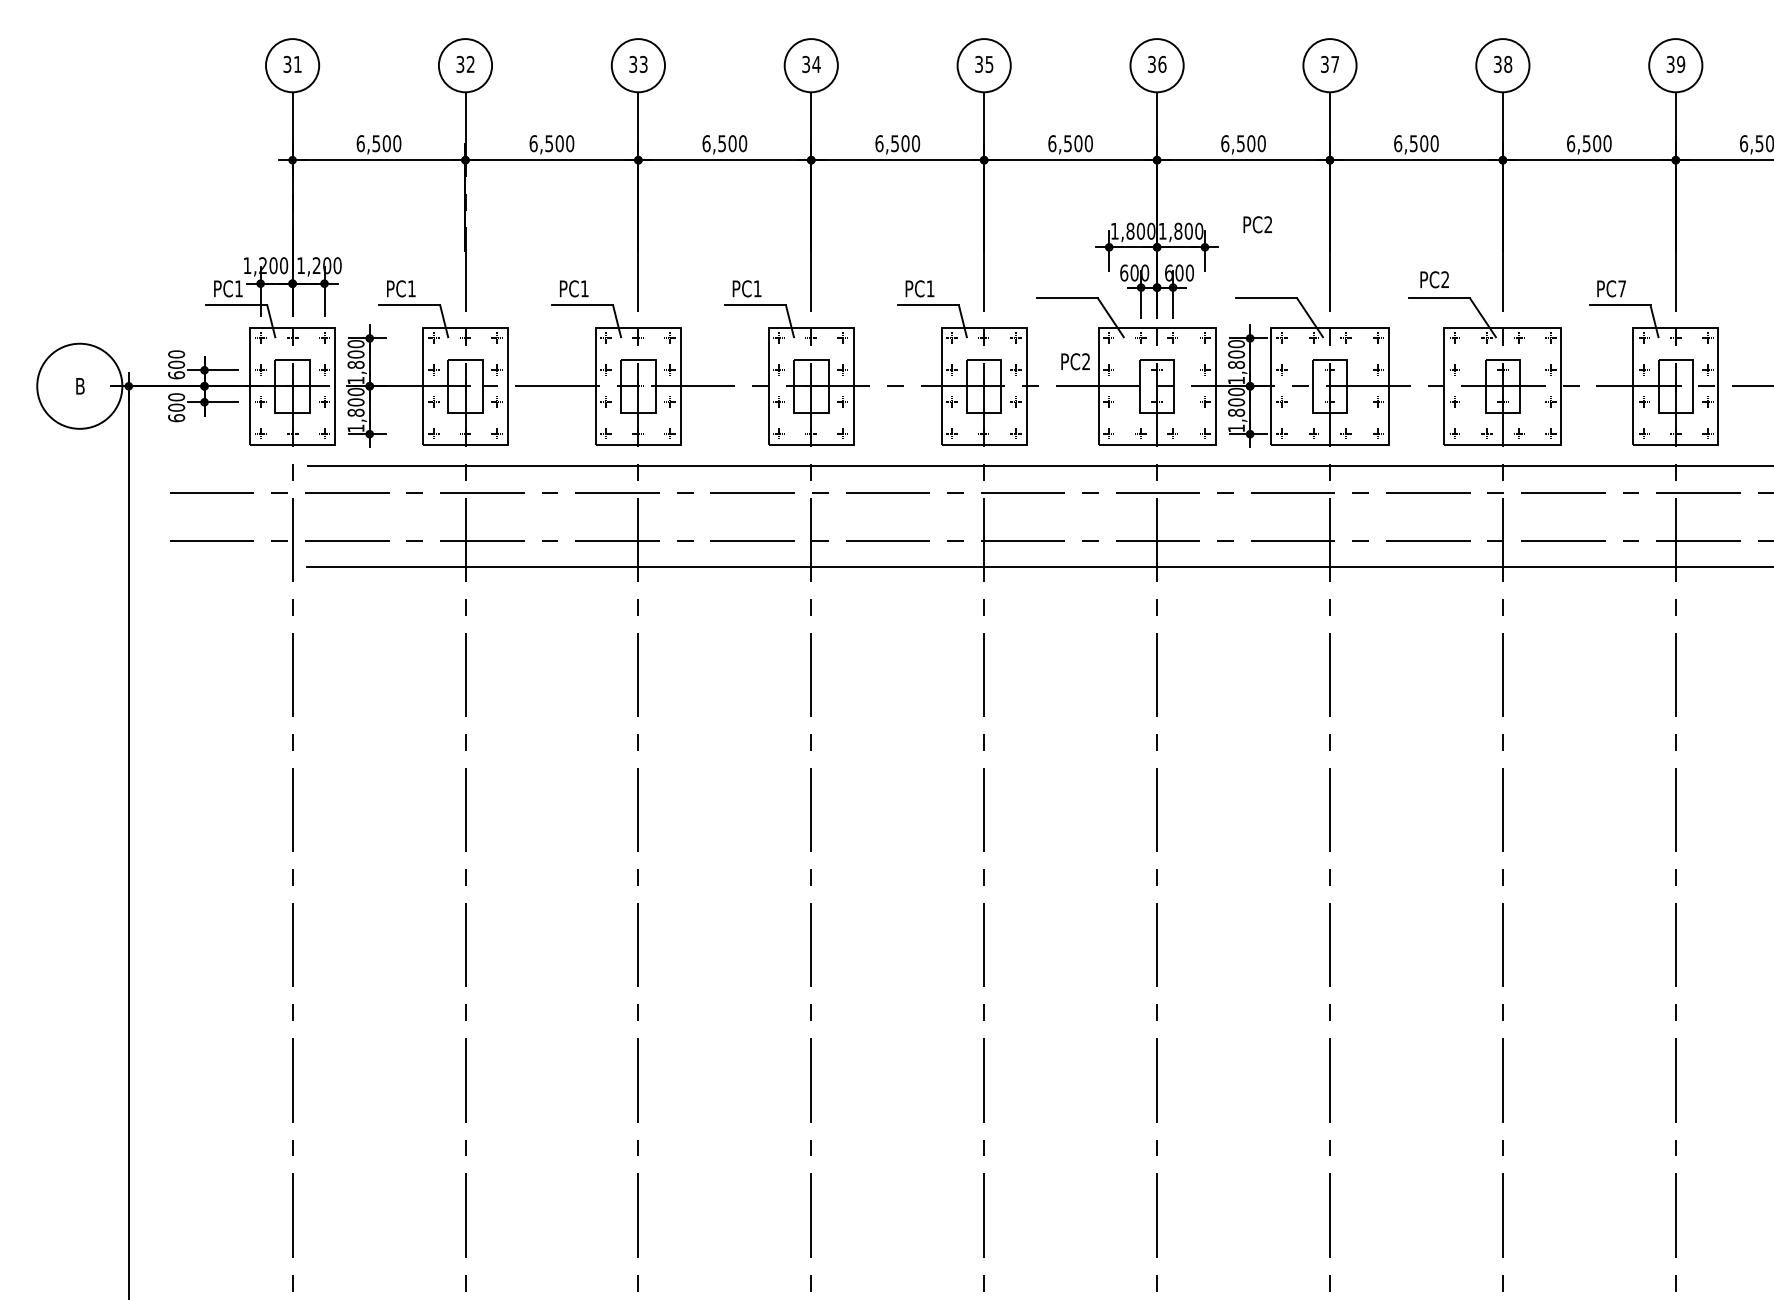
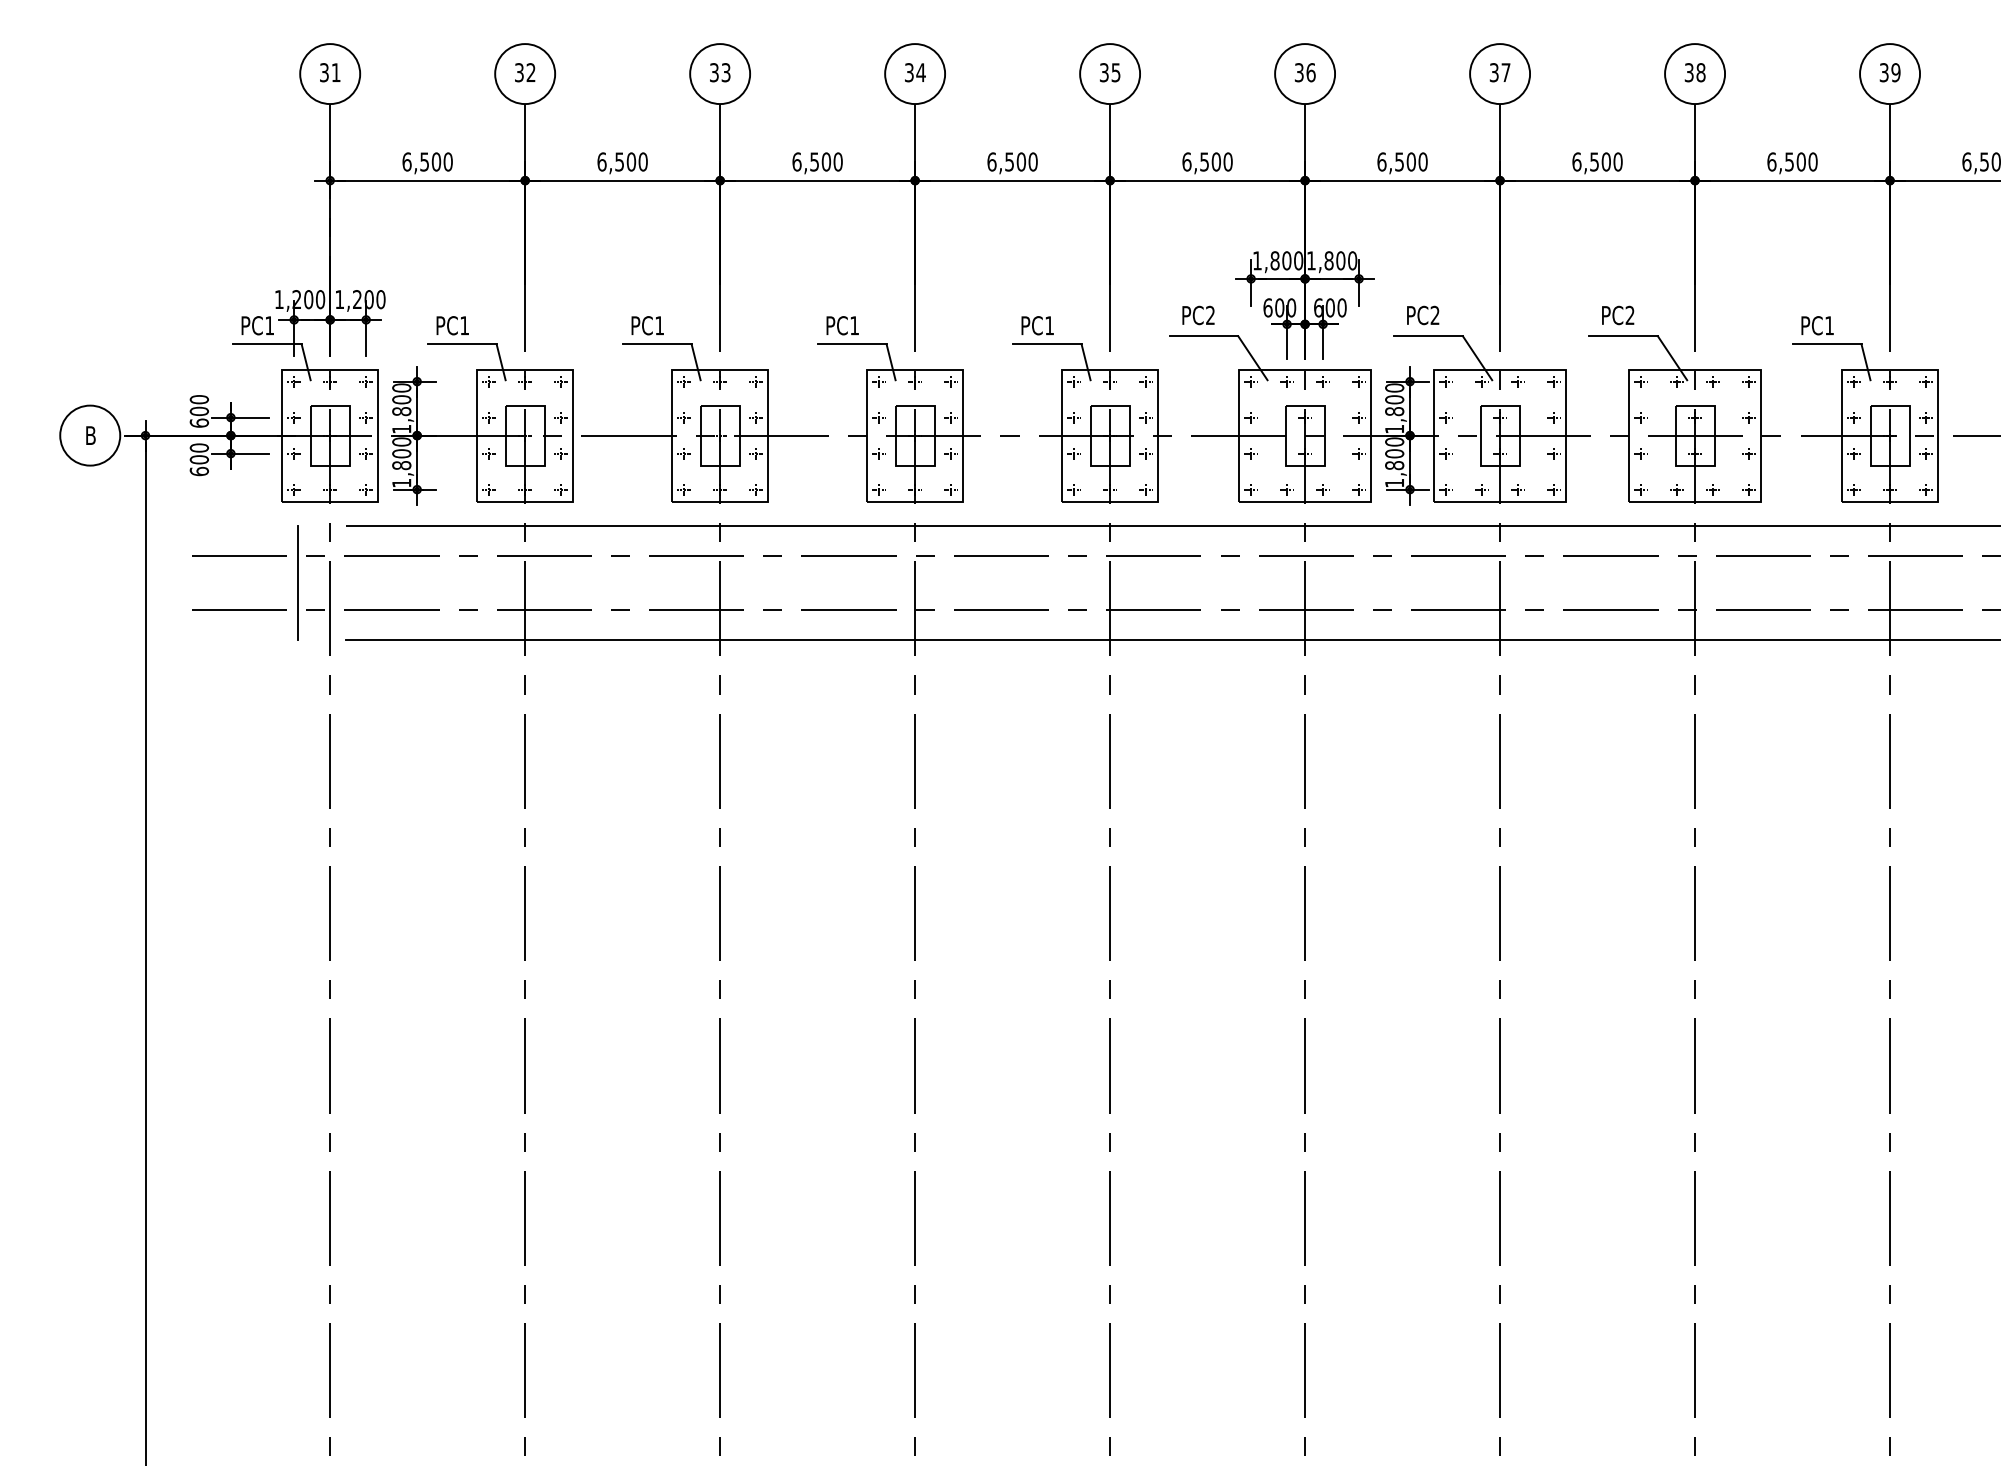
text: (1257, 224) -> (1422, 315), moved
text: (1621, 288) -> (1828, 325), PC7 -> PC1
text: (1075, 361) -> (1198, 315), moved
circle: (79, 385) -> (89, 434), size x0.62
line: (264, 516) -> (298, 582), added

